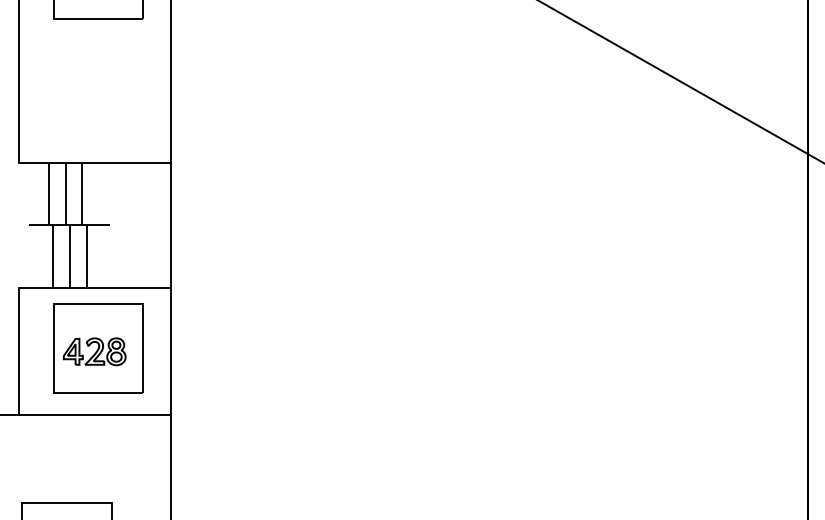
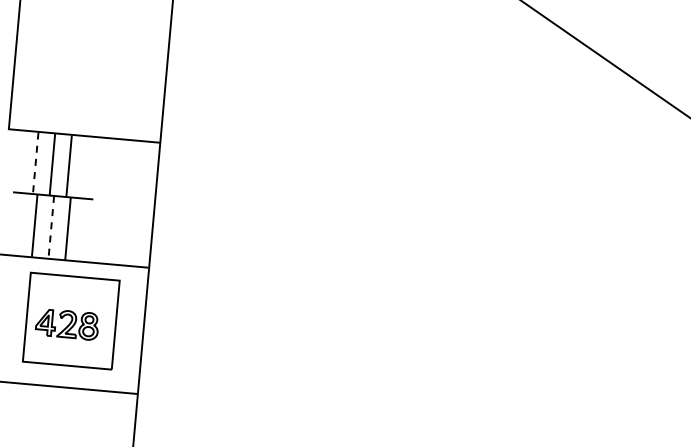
line: (48, 194) -> (35, 163), solid -> dashed
line: (70, 256) -> (51, 227), solid -> dashed

